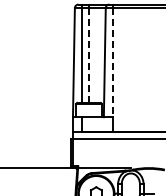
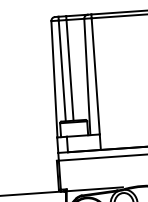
line: (89, 54) -> (70, 69), dashed -> solid
line: (112, 62) -> (95, 76), dashed -> solid

